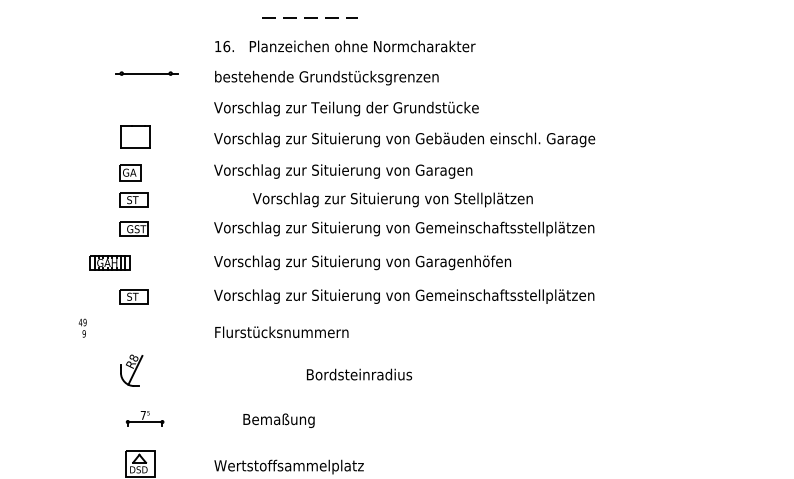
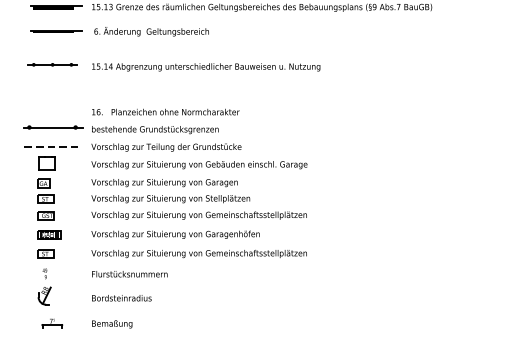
line: (309, 17) -> (50, 146), moved
part: (147, 73) -> (53, 127), size x1.67
text: (392, 200) -> (170, 199), moved
part: (110, 262) -> (49, 234), moved
text: (81, 327) -> (44, 273), moved
text: (358, 375) -> (121, 298), moved
text: (279, 420) -> (112, 324), moved

